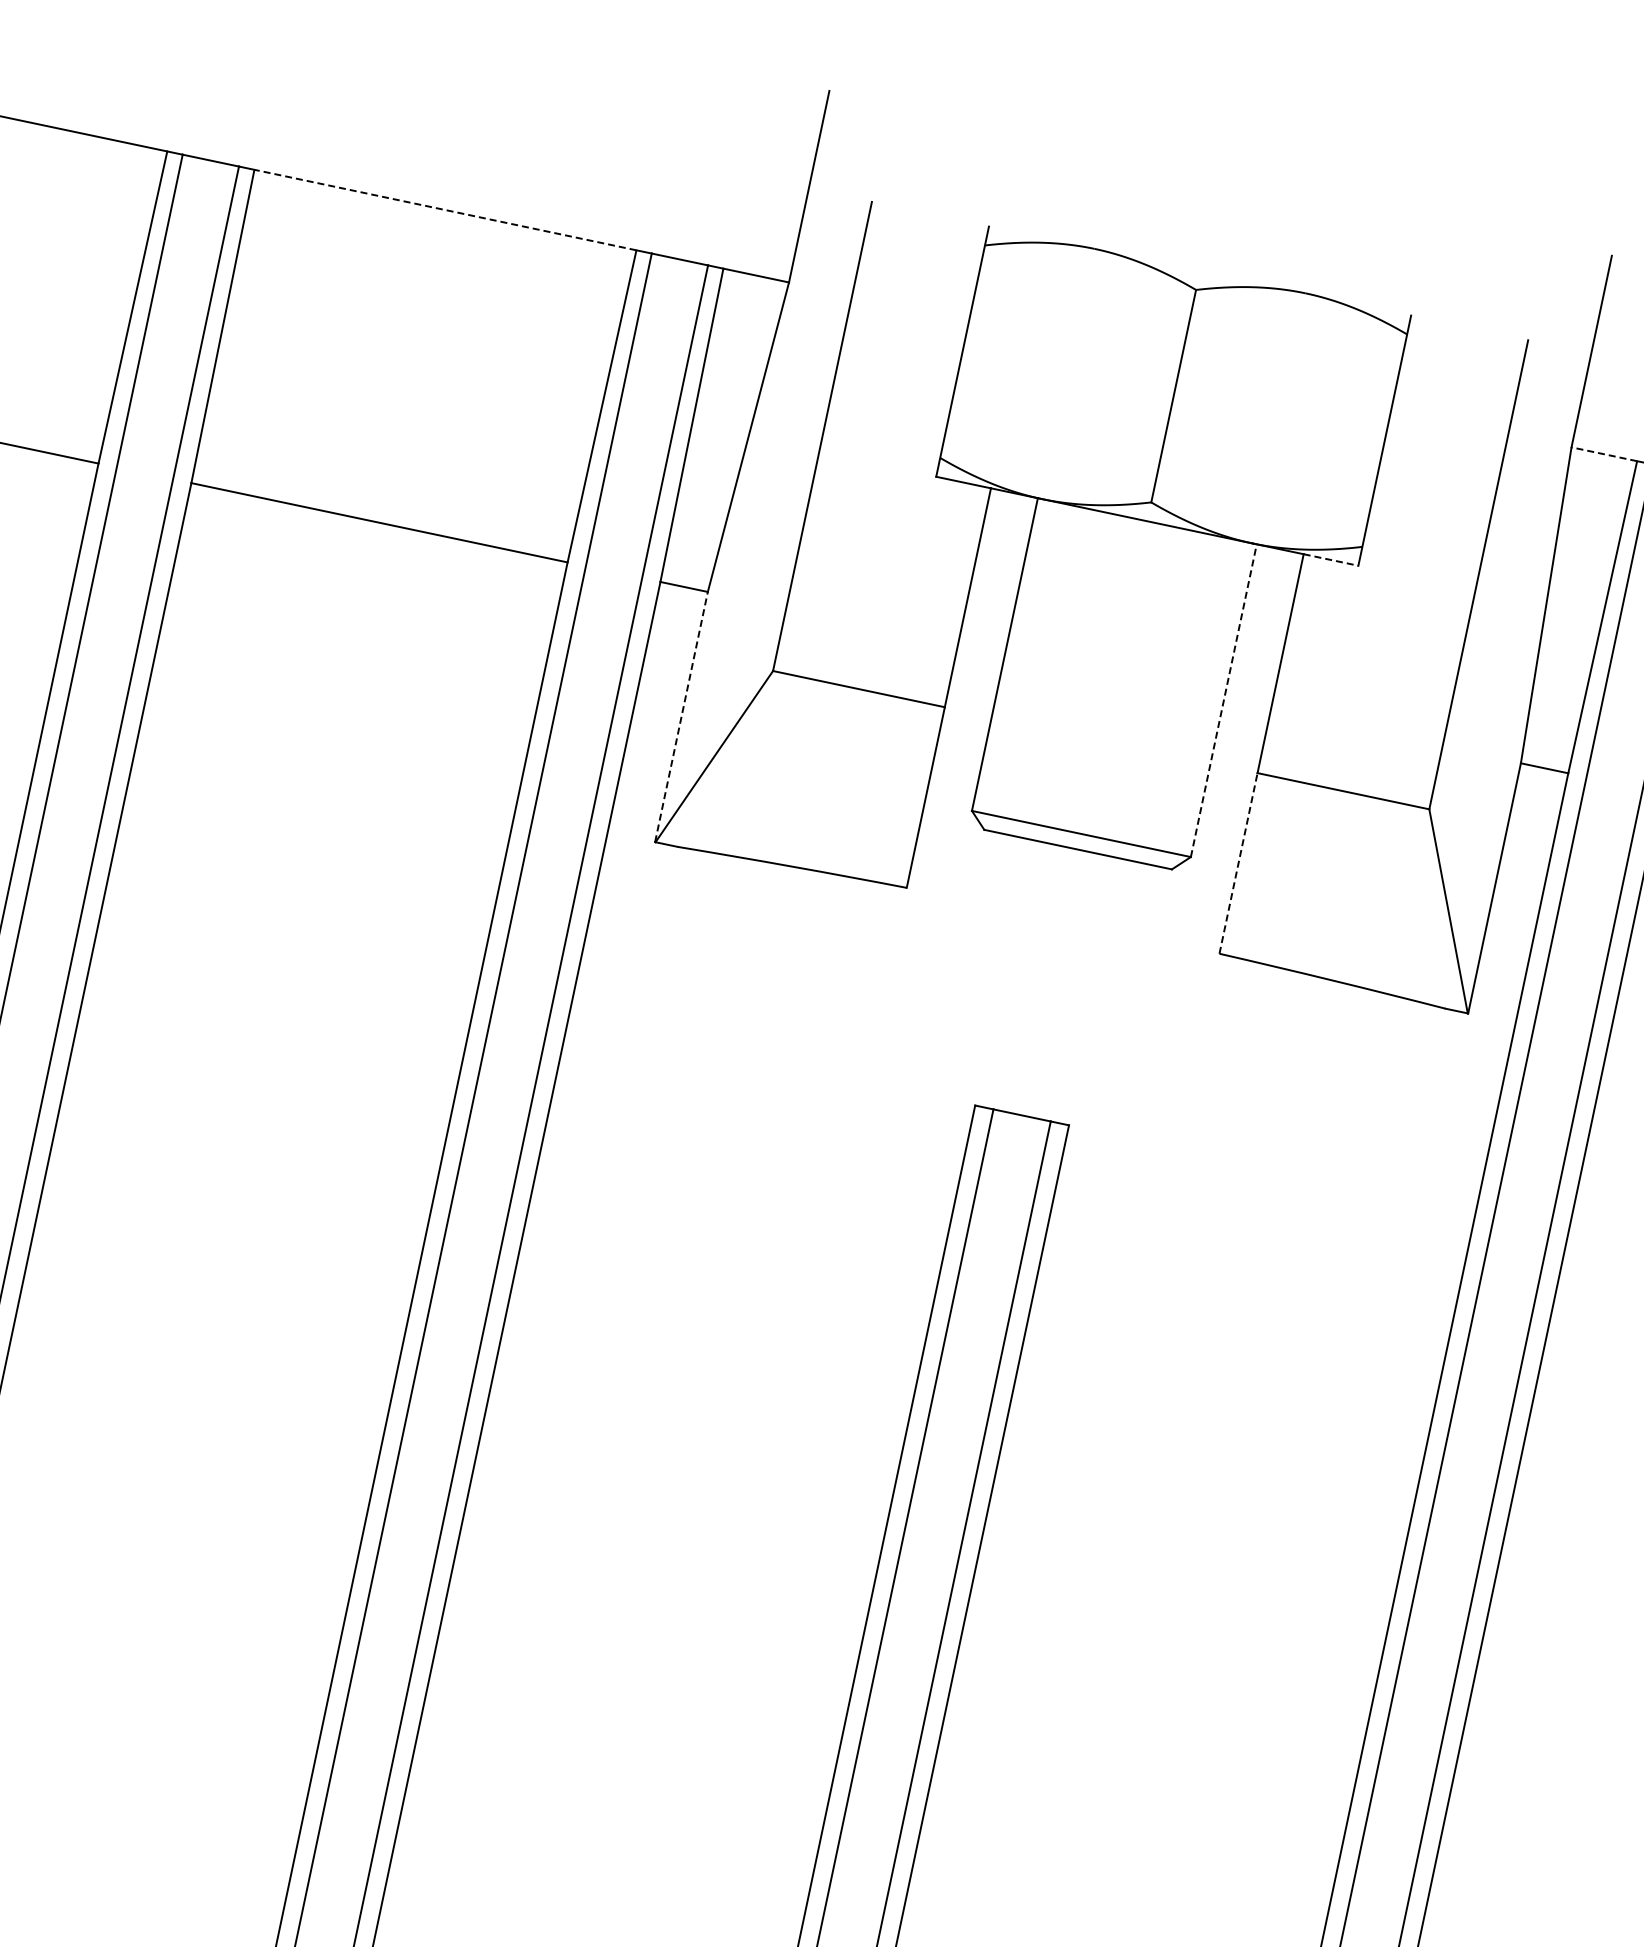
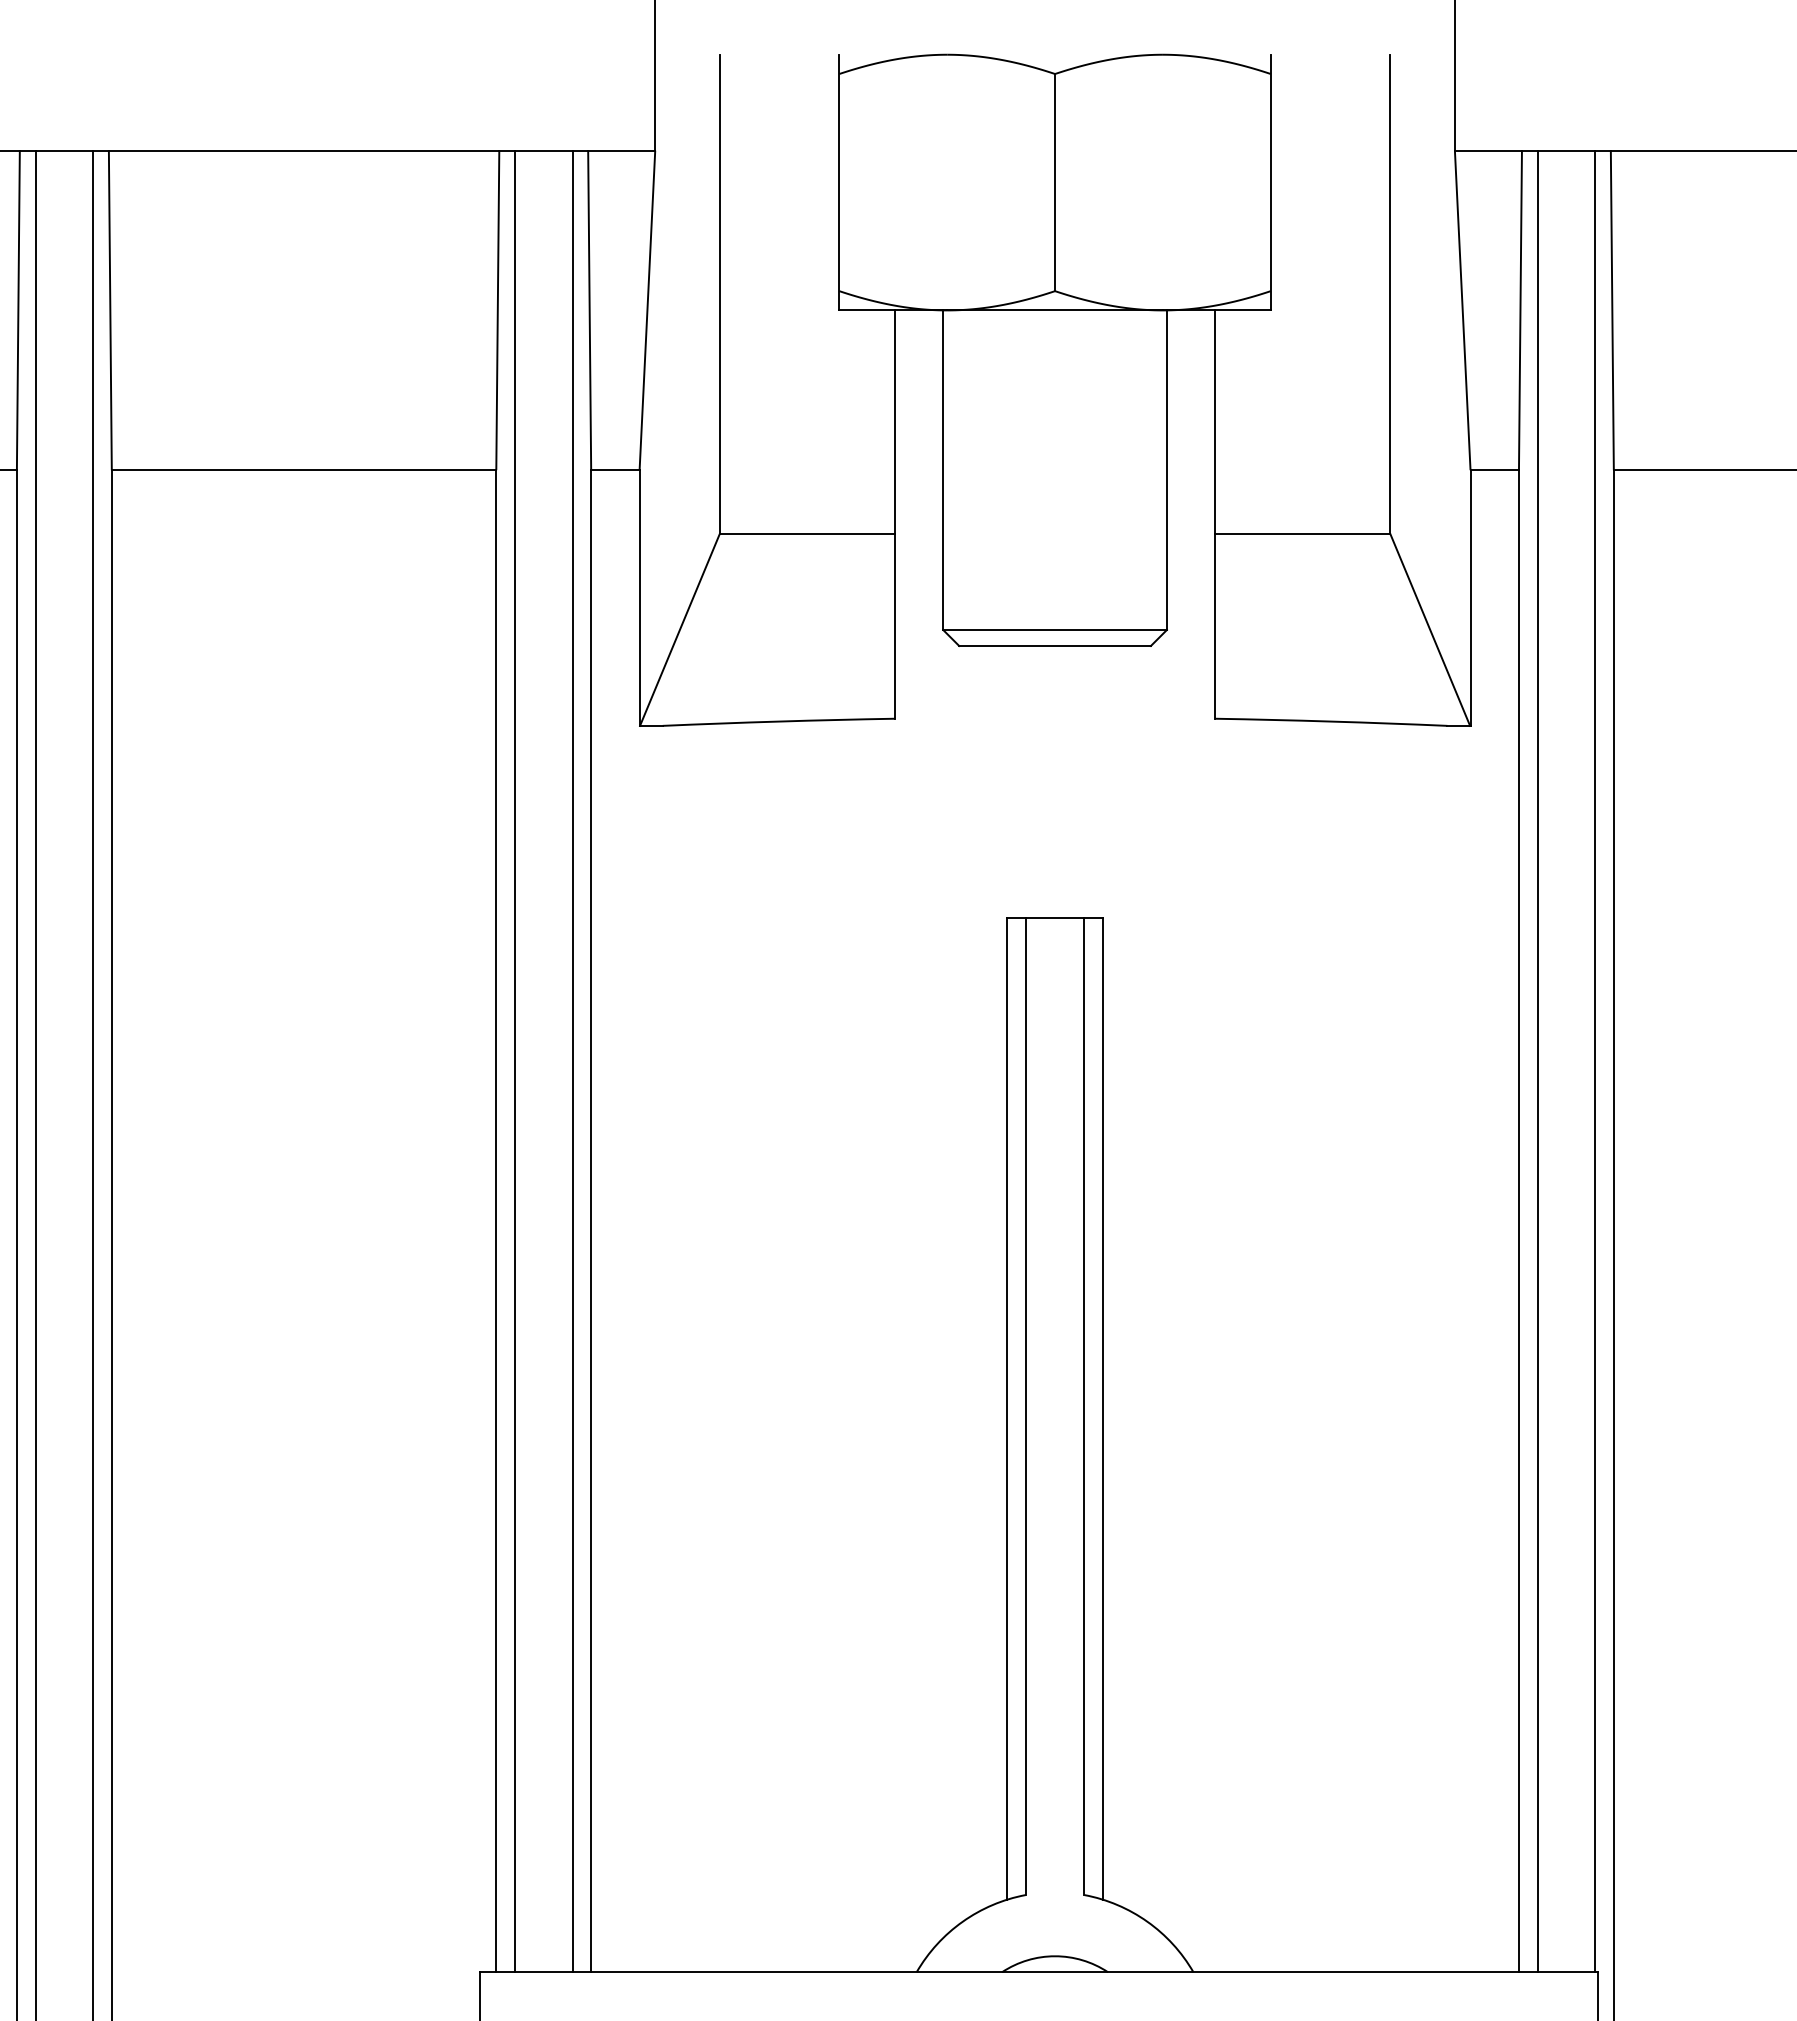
line: (444, 209) -> (303, 150), dashed -> solid
line: (1604, 454) -> (1488, 150), dashed -> solid
line: (1330, 560) -> (1242, 310), dashed -> solid
line: (1223, 700) -> (1166, 470), dashed -> solid
line: (681, 717) -> (639, 598), dashed -> solid
line: (1238, 862) -> (1214, 625), dashed -> solid

